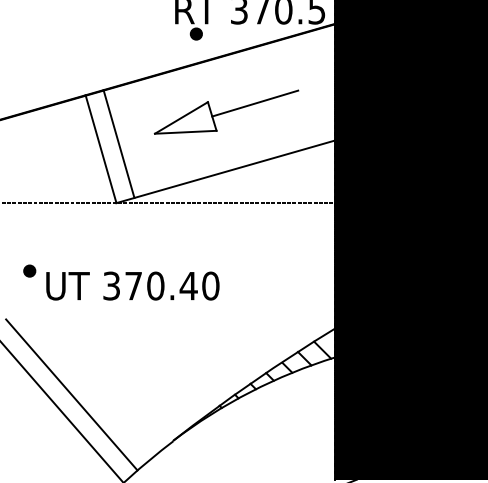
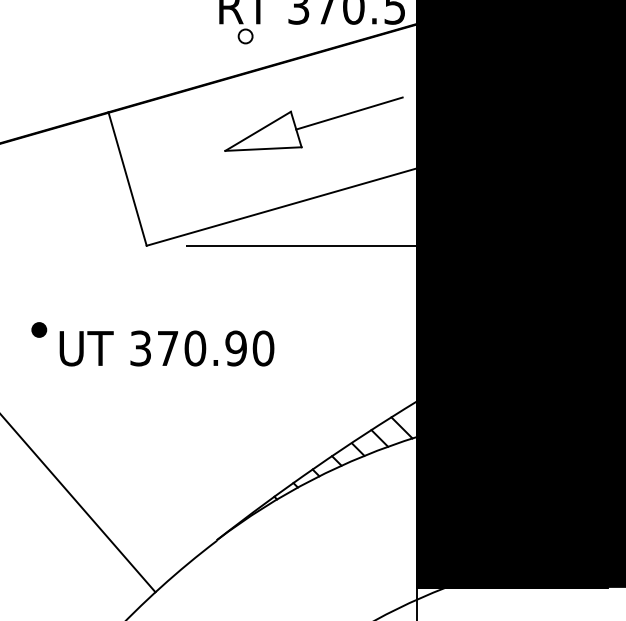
fill: (196, 34) -> (245, 36), removed
part: (226, 111) -> (313, 123), moved
line: (118, 143) -> (149, 172), removed
text: (188, 286) -> (235, 348), 370.40 -> 370.90
line: (71, 394) -> (91, 482), removed

